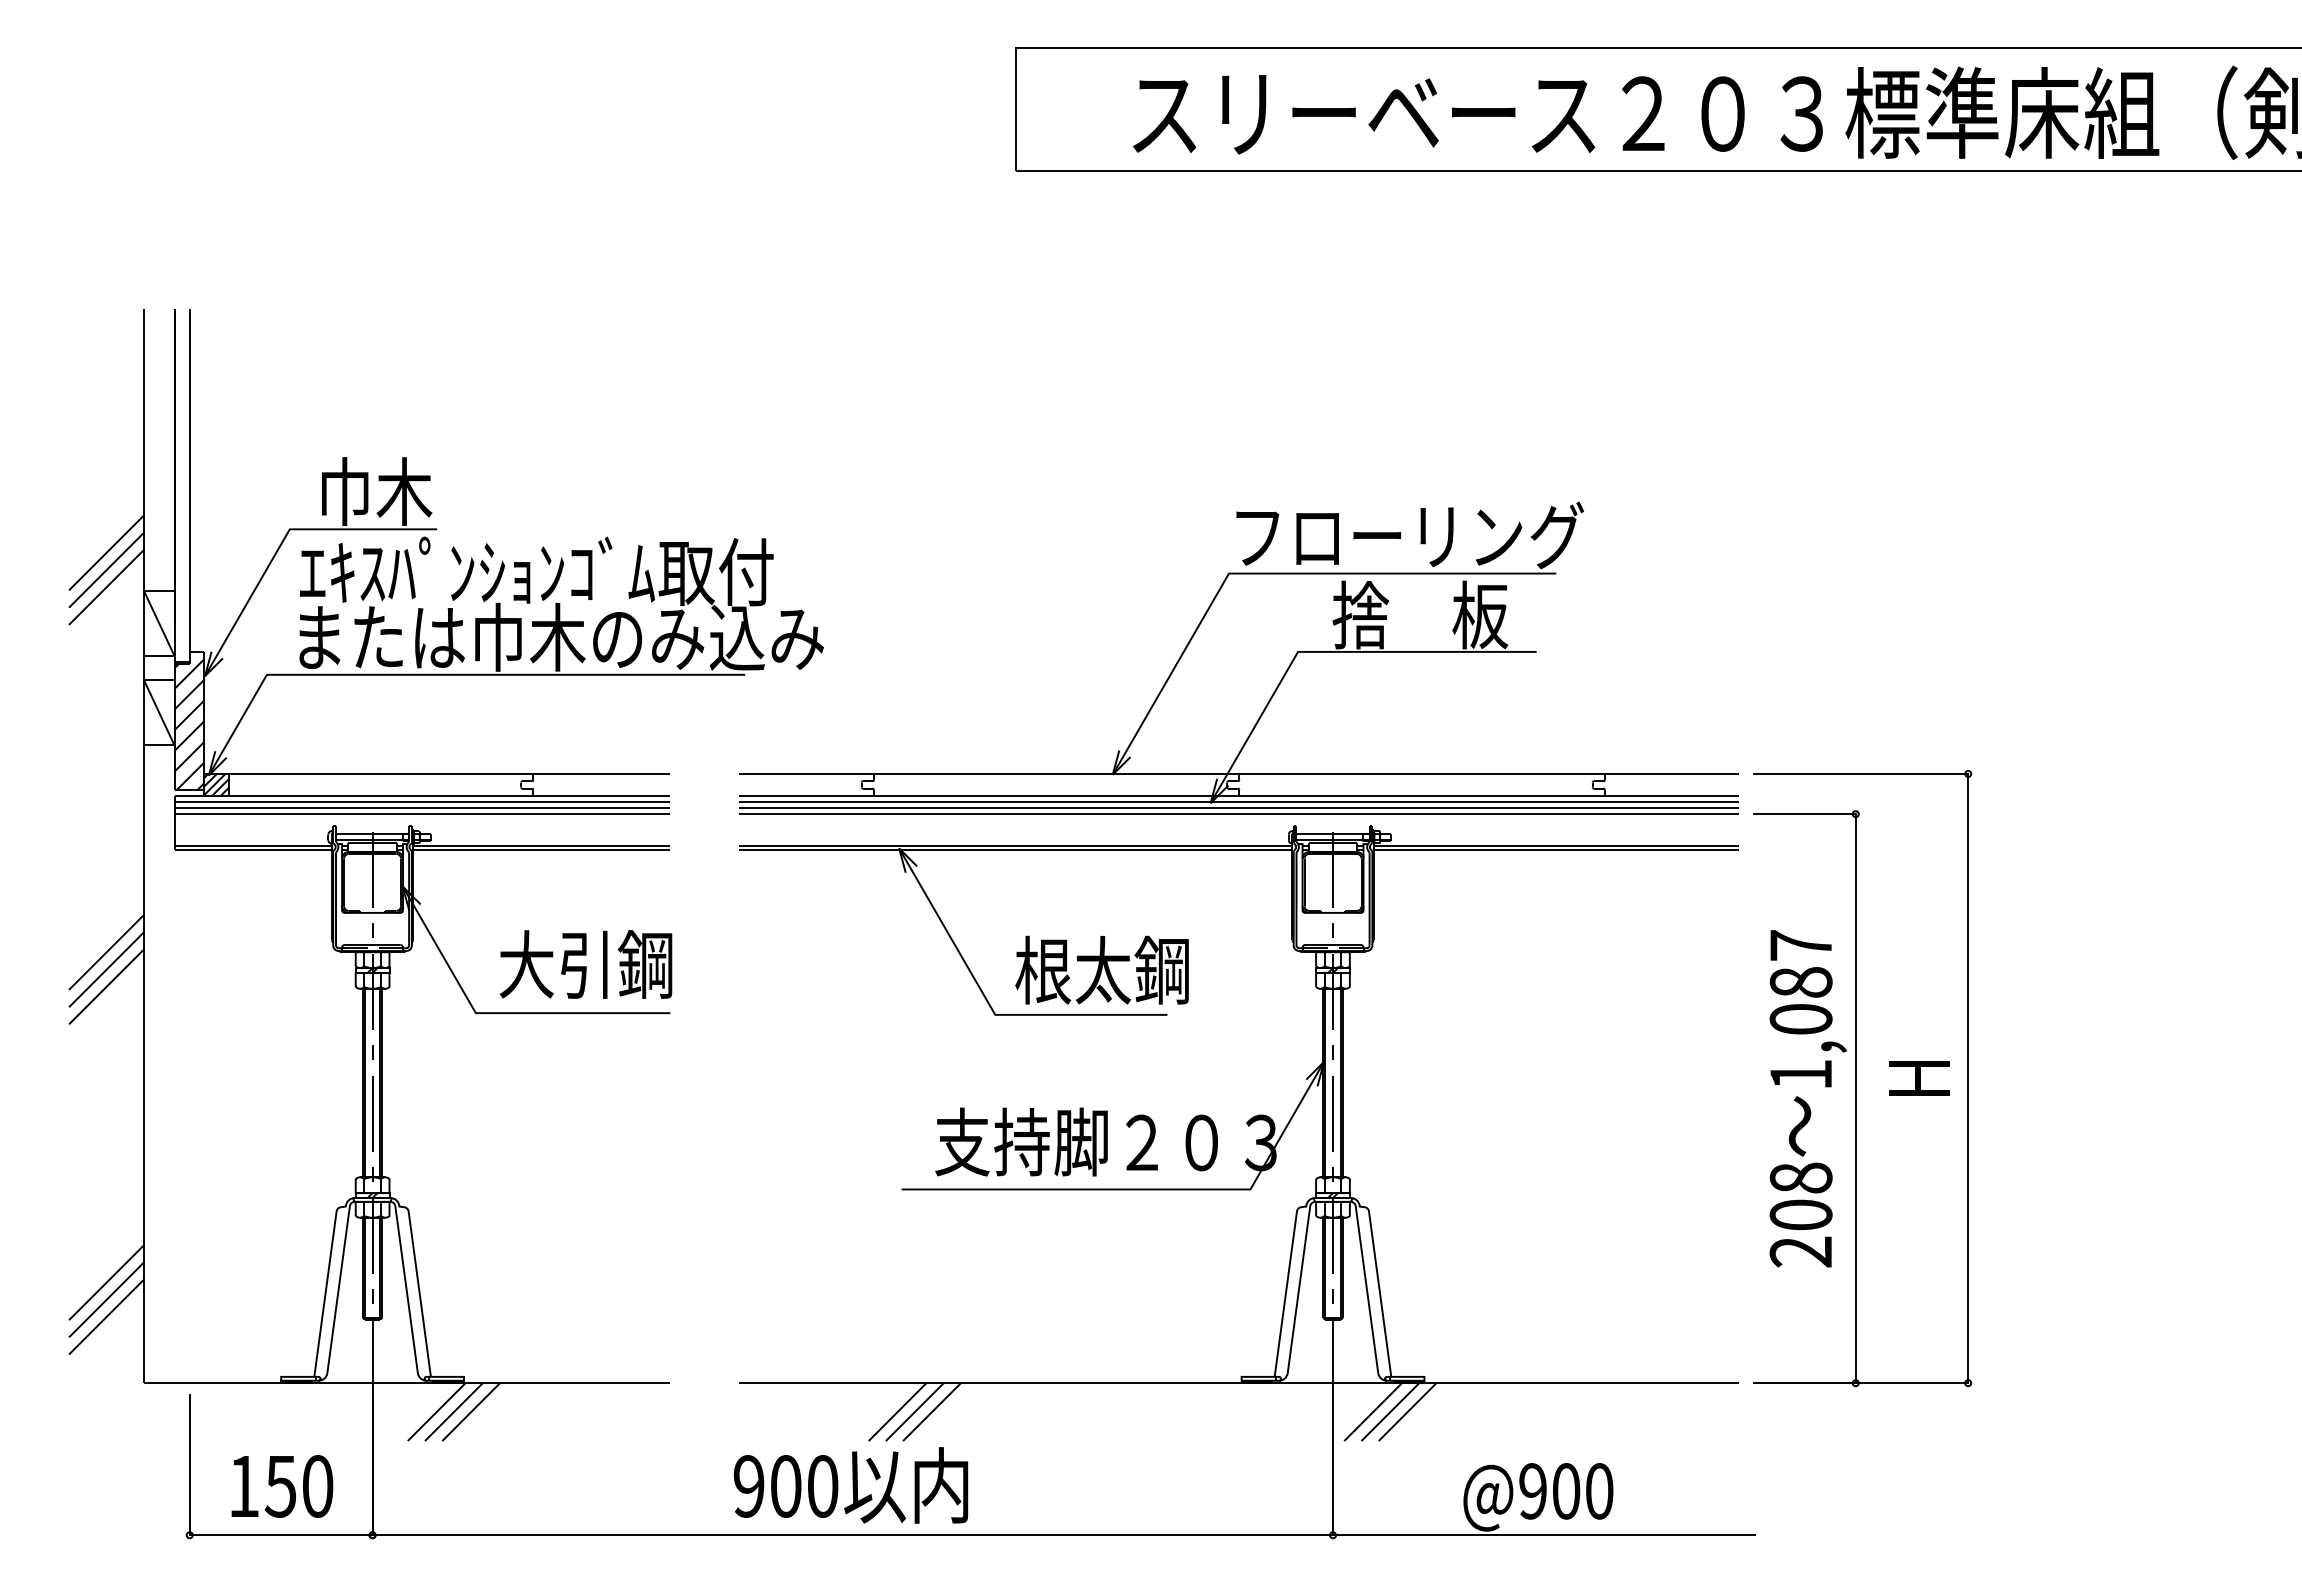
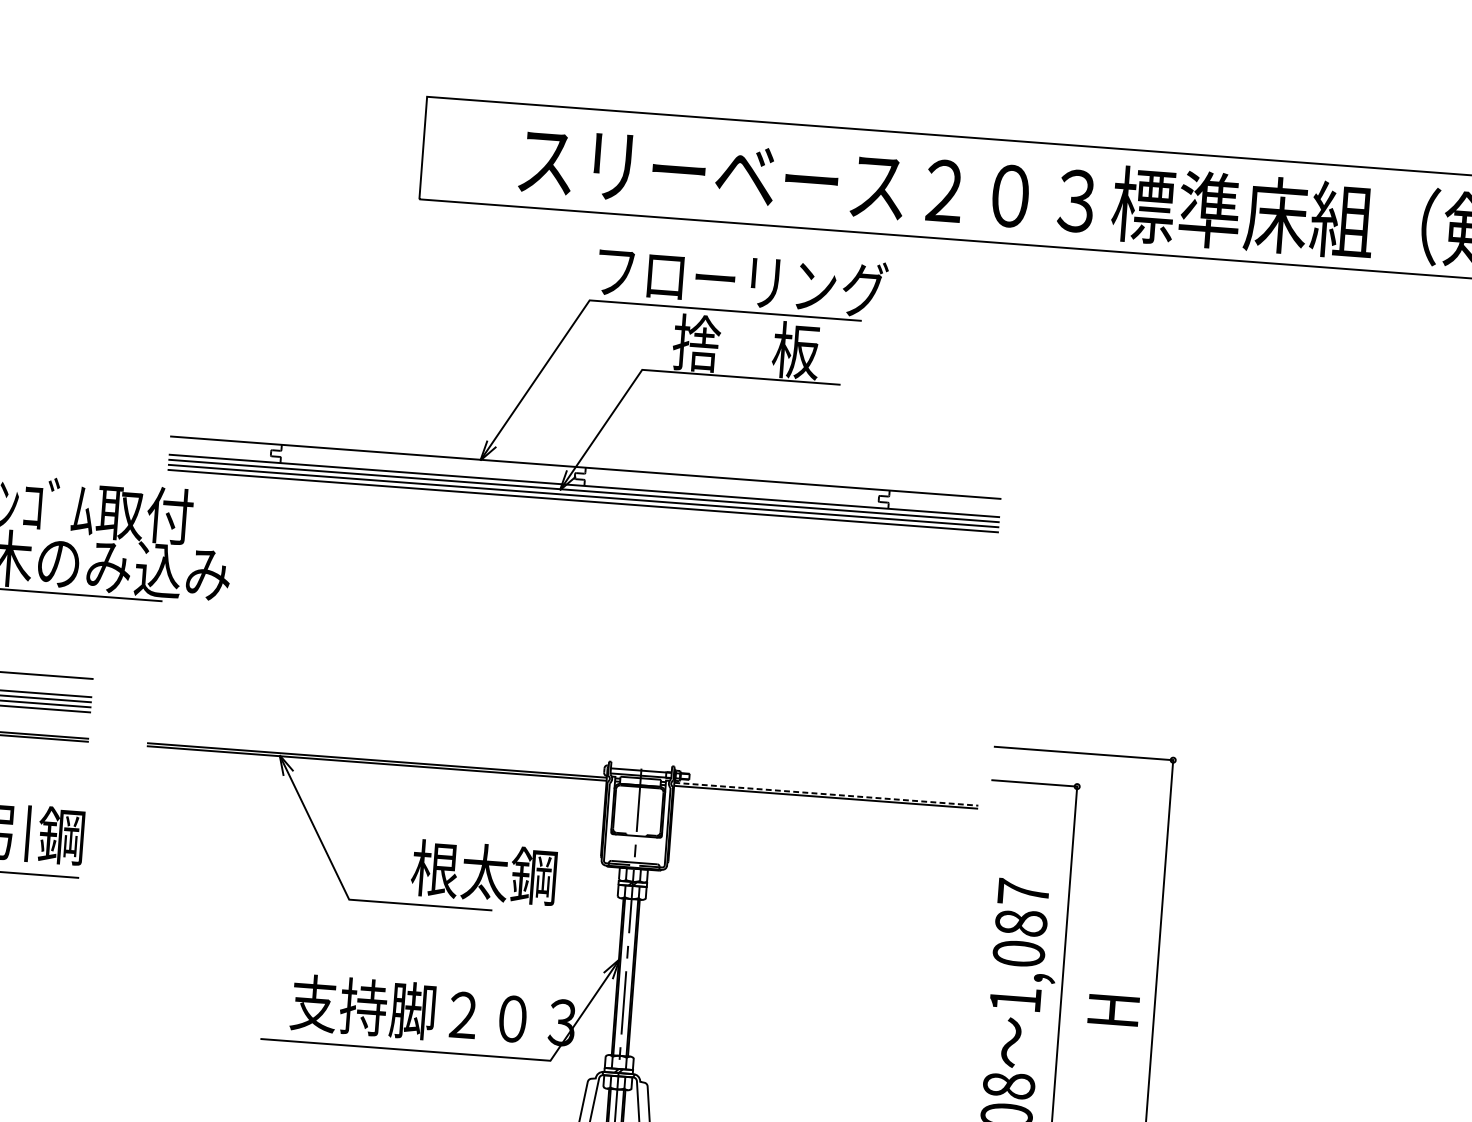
part: (1279, 681) -> (624, 393), moved
line: (1556, 845) -> (826, 793), solid -> dashed
text: (1101, 969) -> (483, 871), moved

